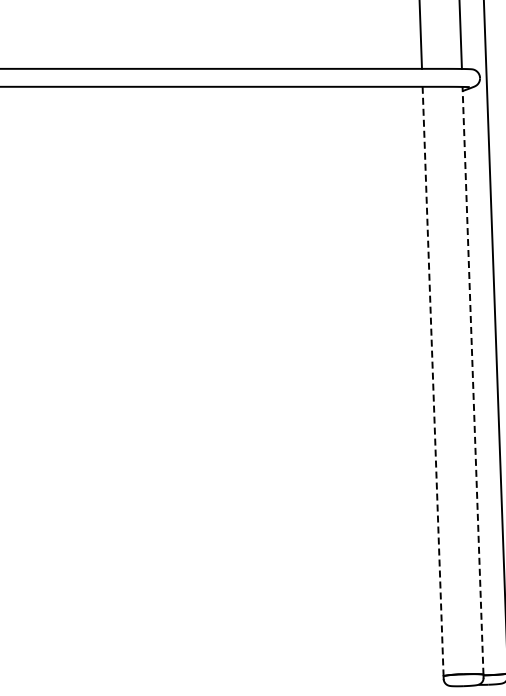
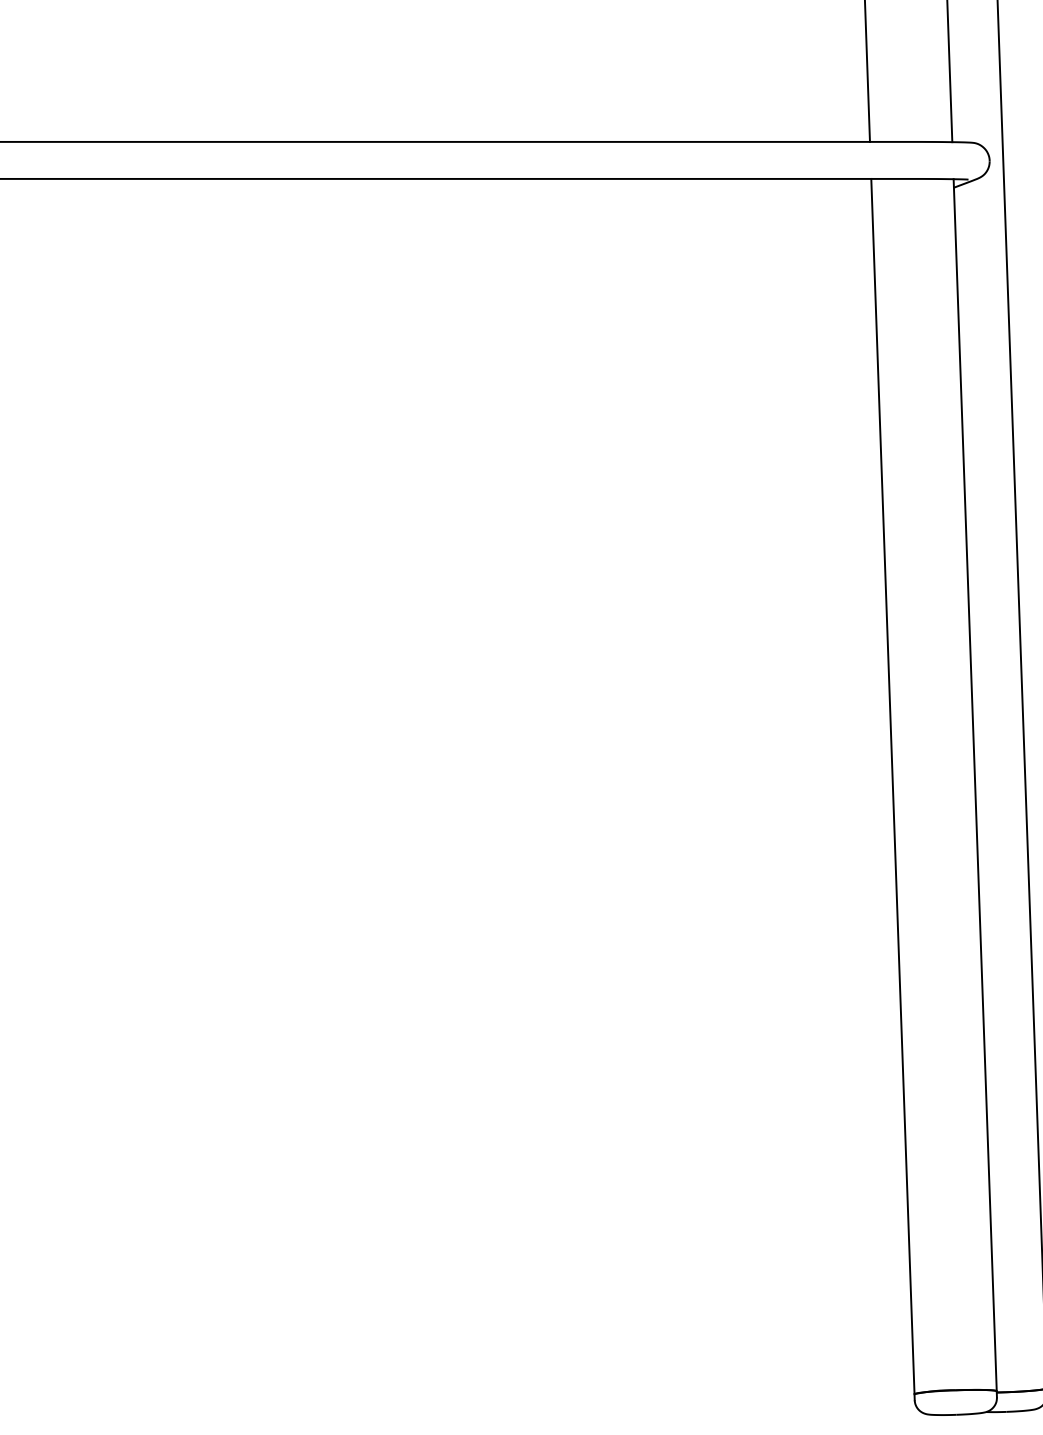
line: (473, 380) -> (976, 784), dashed -> solid
line: (433, 381) -> (893, 786), dashed -> solid

